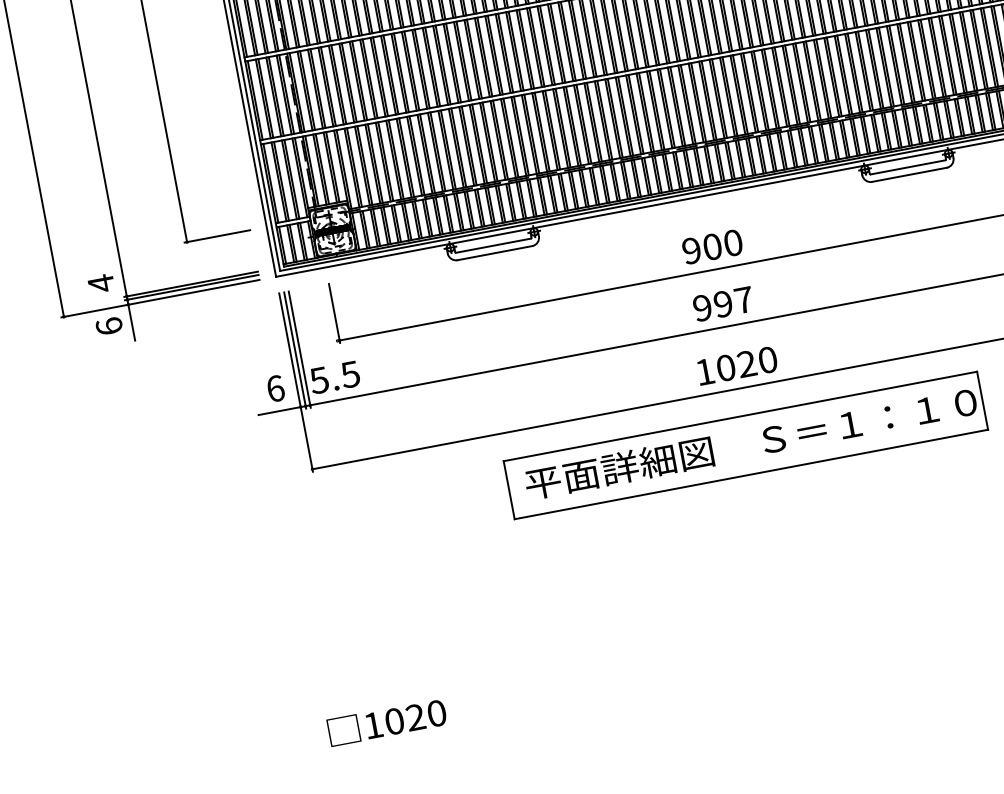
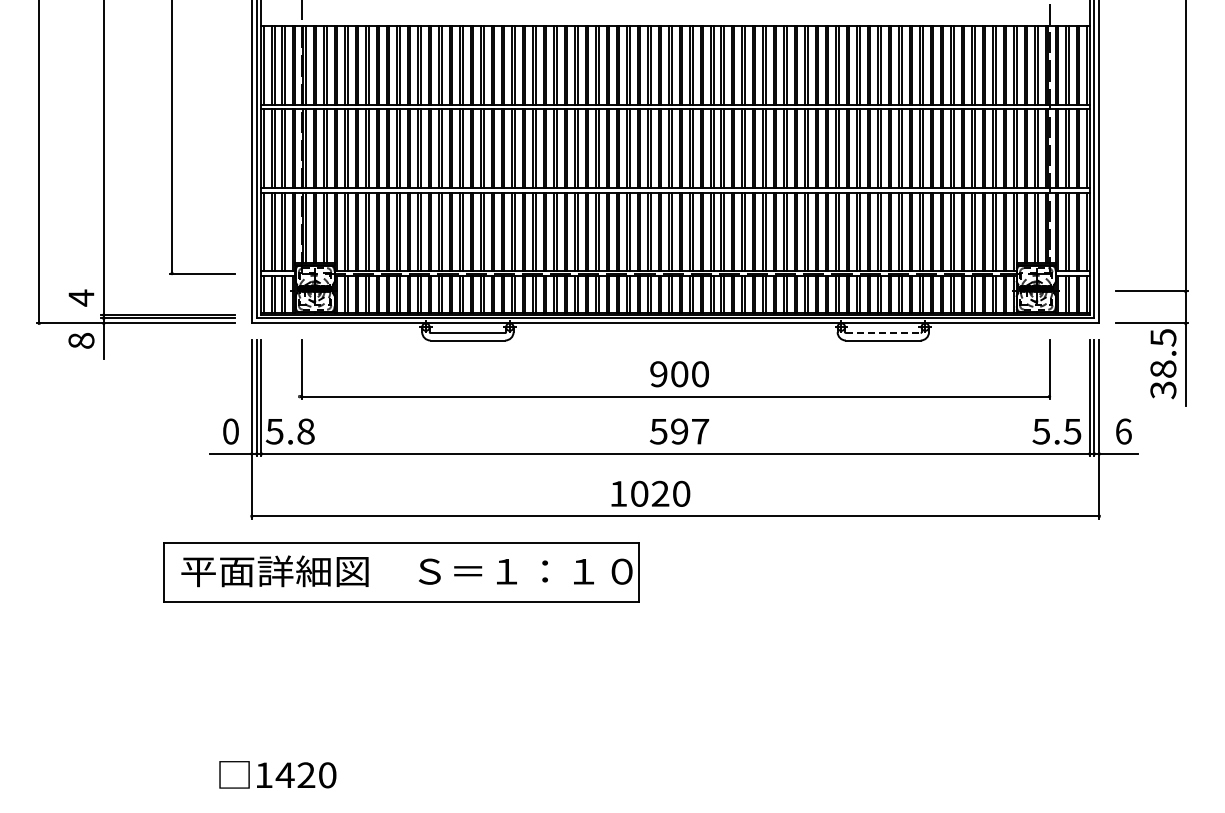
line: (908, 167) -> (883, 333), solid -> dashed
text: (702, 308) -> (658, 431), 997 -> 597
text: (109, 326) -> (81, 340), 6 -> 8
text: (736, 365) -> (650, 493), moved
text: (350, 374) -> (305, 431), 5.5 -> 5.8
text: (276, 388) -> (231, 431), 6 -> 0
part: (745, 445) -> (401, 572), moved
text: (393, 721) -> (284, 775), 1020 -> 1420

